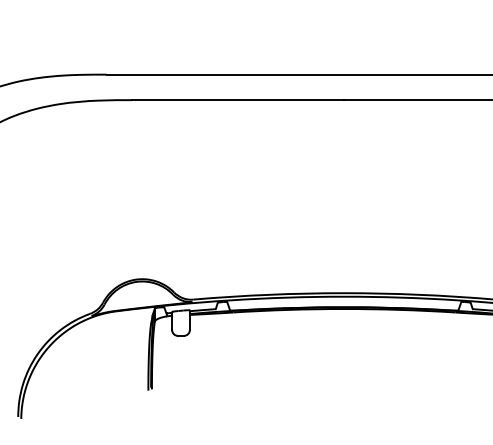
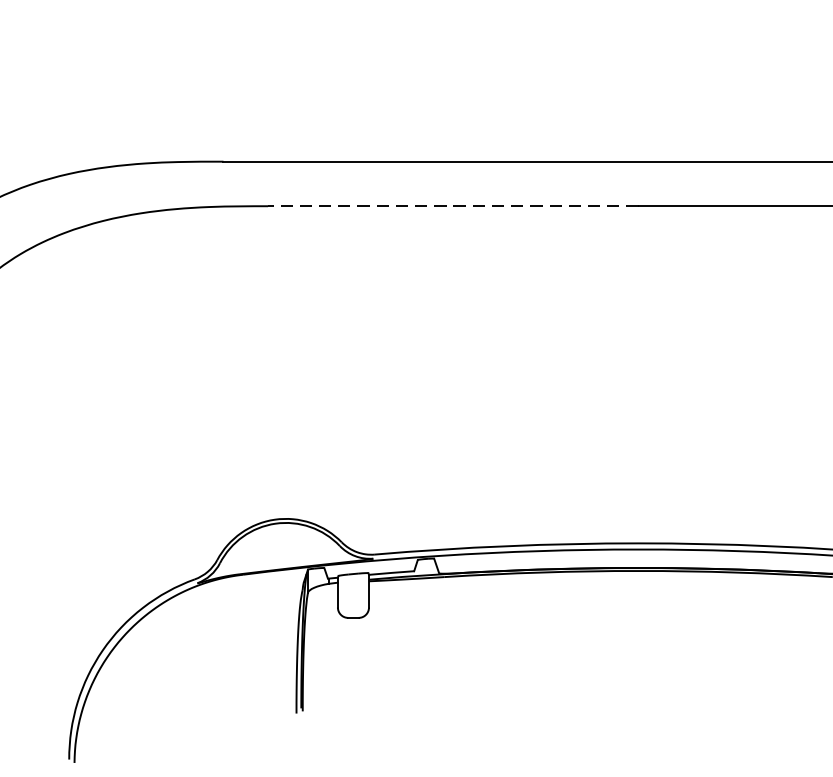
line: (237, 100) -> (452, 206), solid -> dashed

